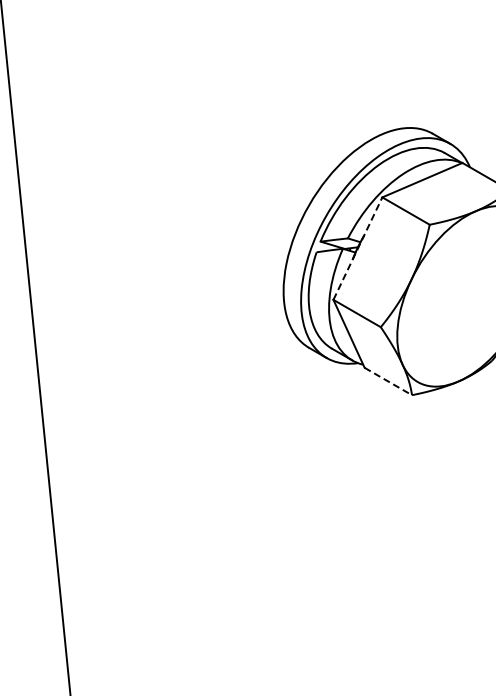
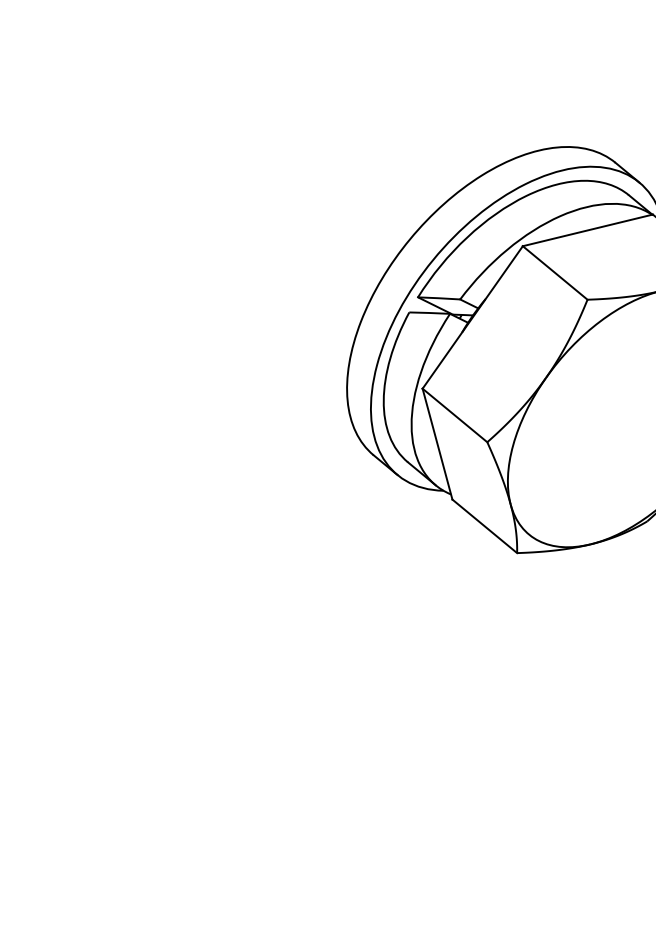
line: (357, 248) -> (472, 317), dashed -> solid
line: (388, 381) -> (485, 526), dashed -> solid

